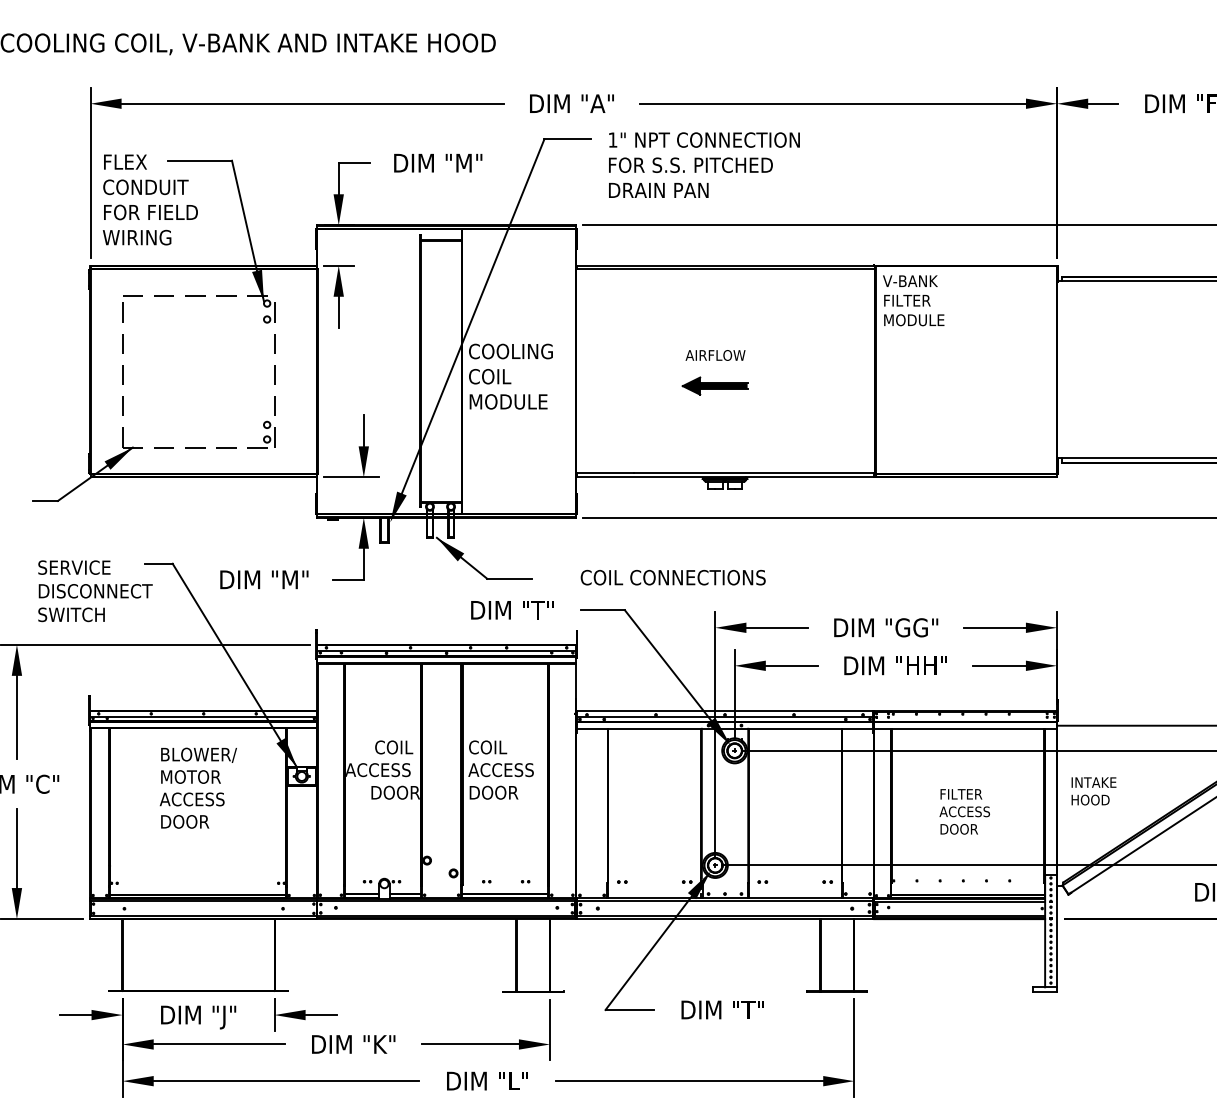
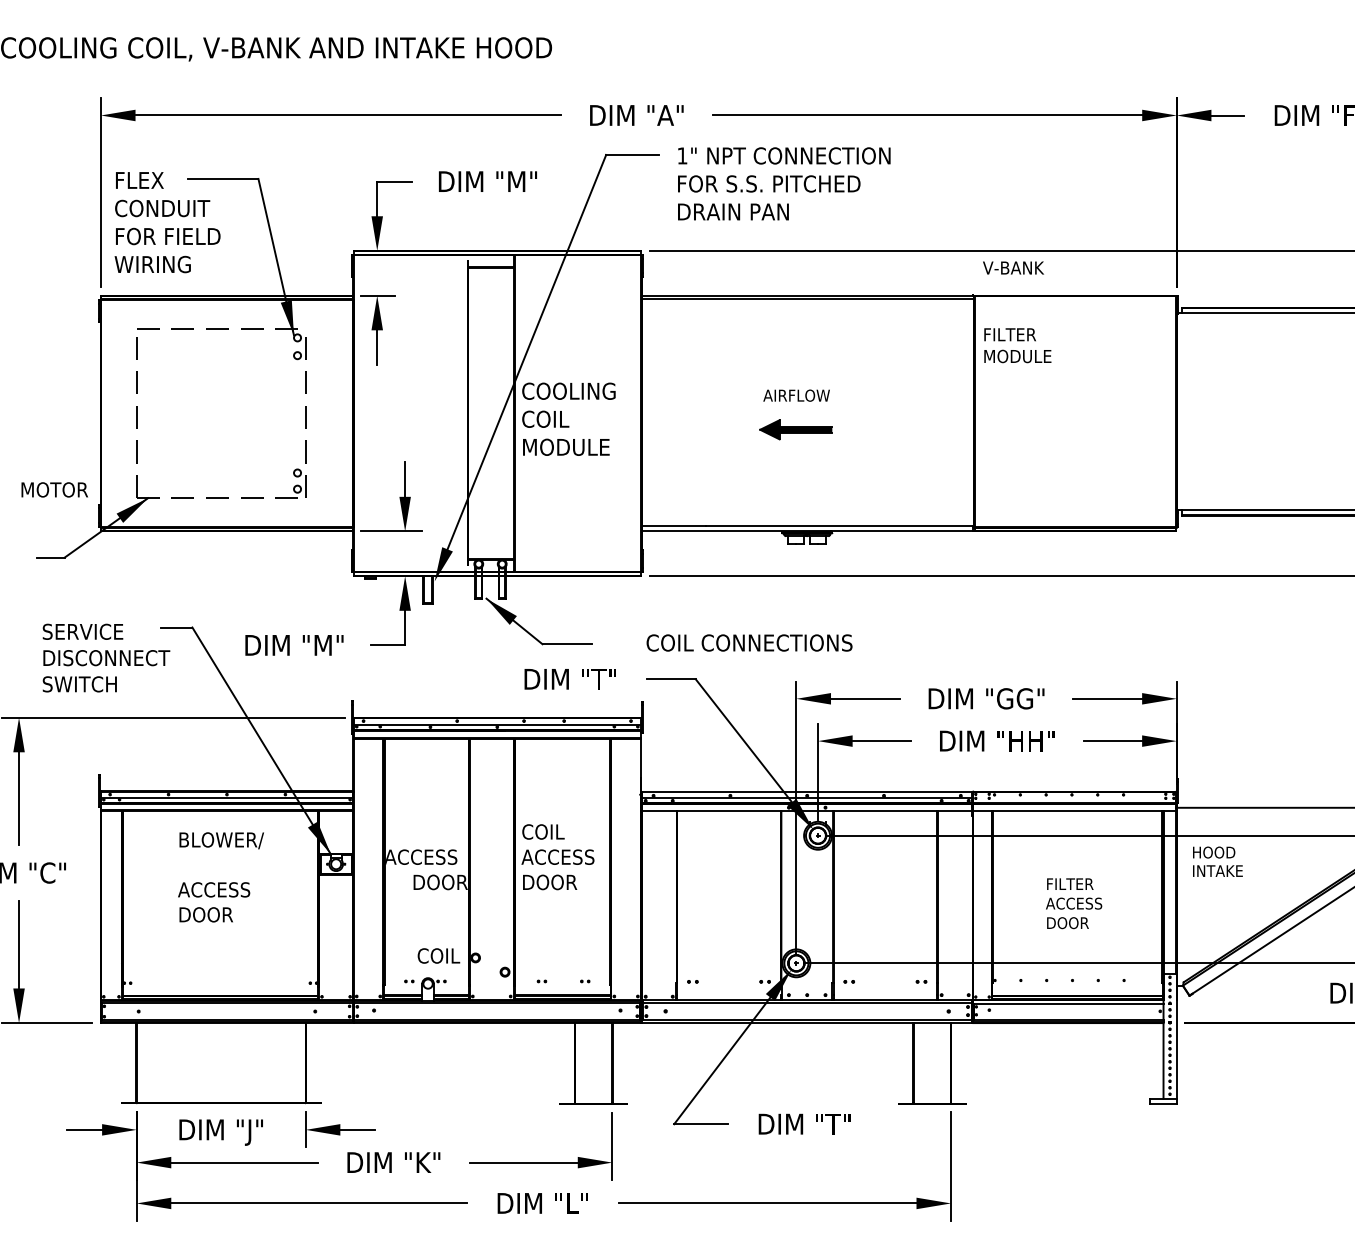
text: (910, 280) -> (1013, 267), moved
text: (393, 747) -> (438, 955), moved
text: (190, 776) -> (54, 489), moved
text: (1090, 800) -> (1214, 852), moved

